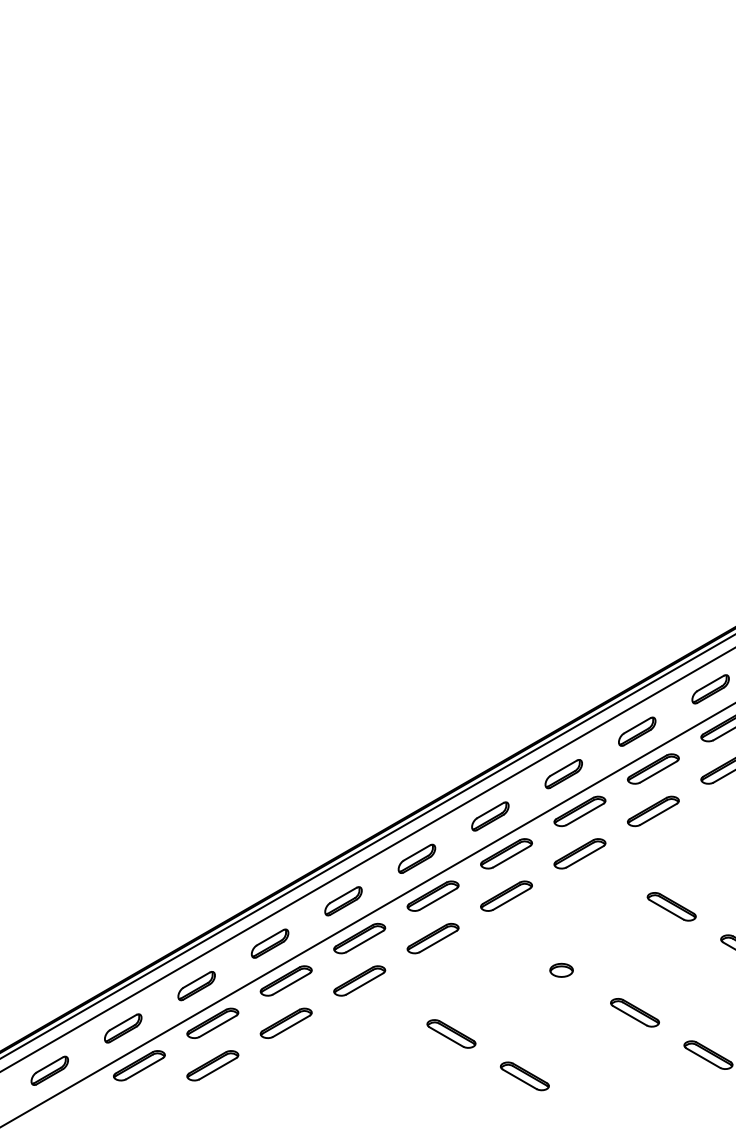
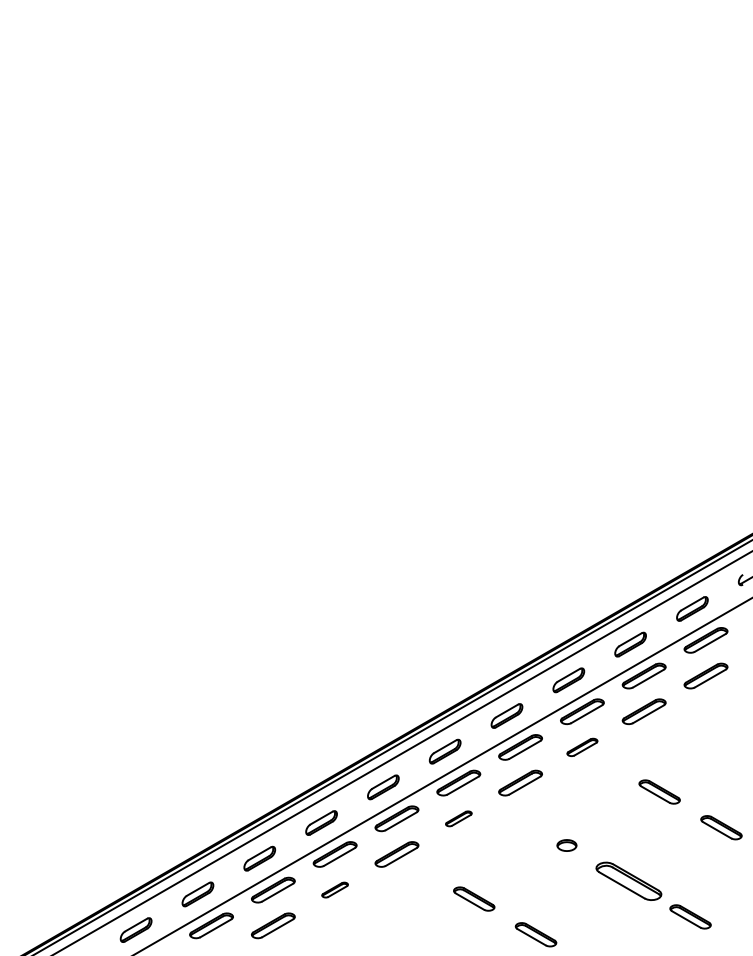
part: (580, 853) -> (582, 747), size x0.7
part: (432, 938) -> (458, 818), size x0.6
part: (634, 1011) -> (628, 880), size x1.6
part: (285, 1022) -> (334, 889), size x0.6

